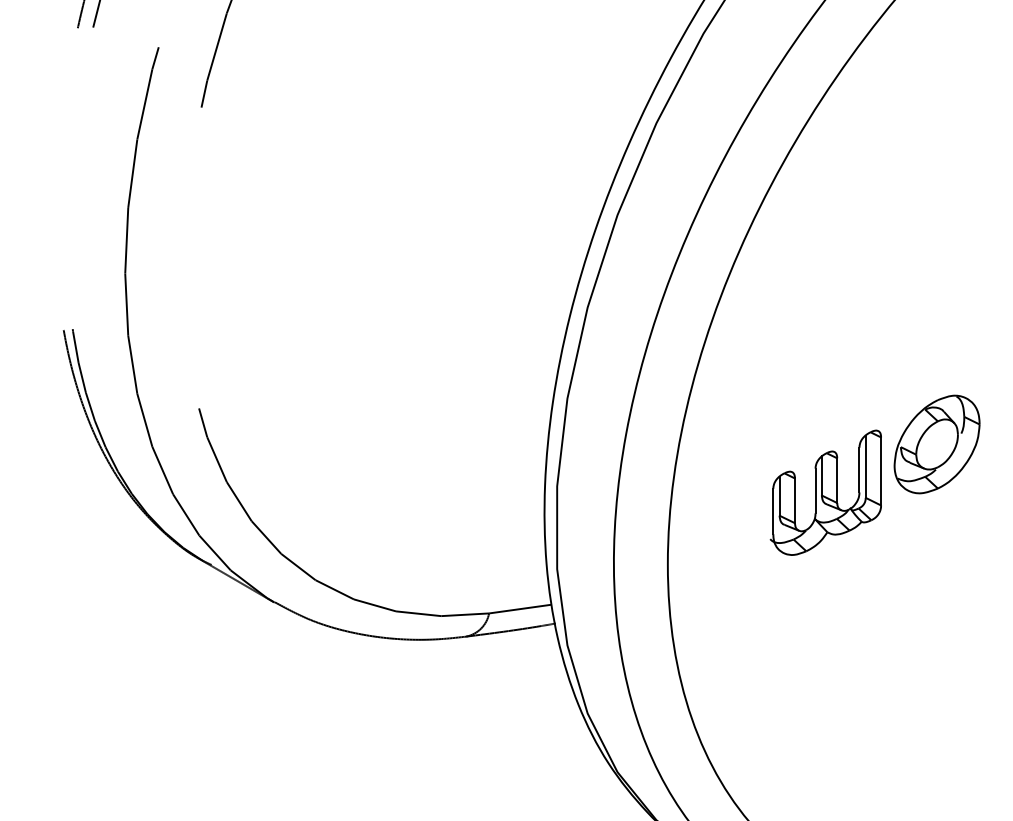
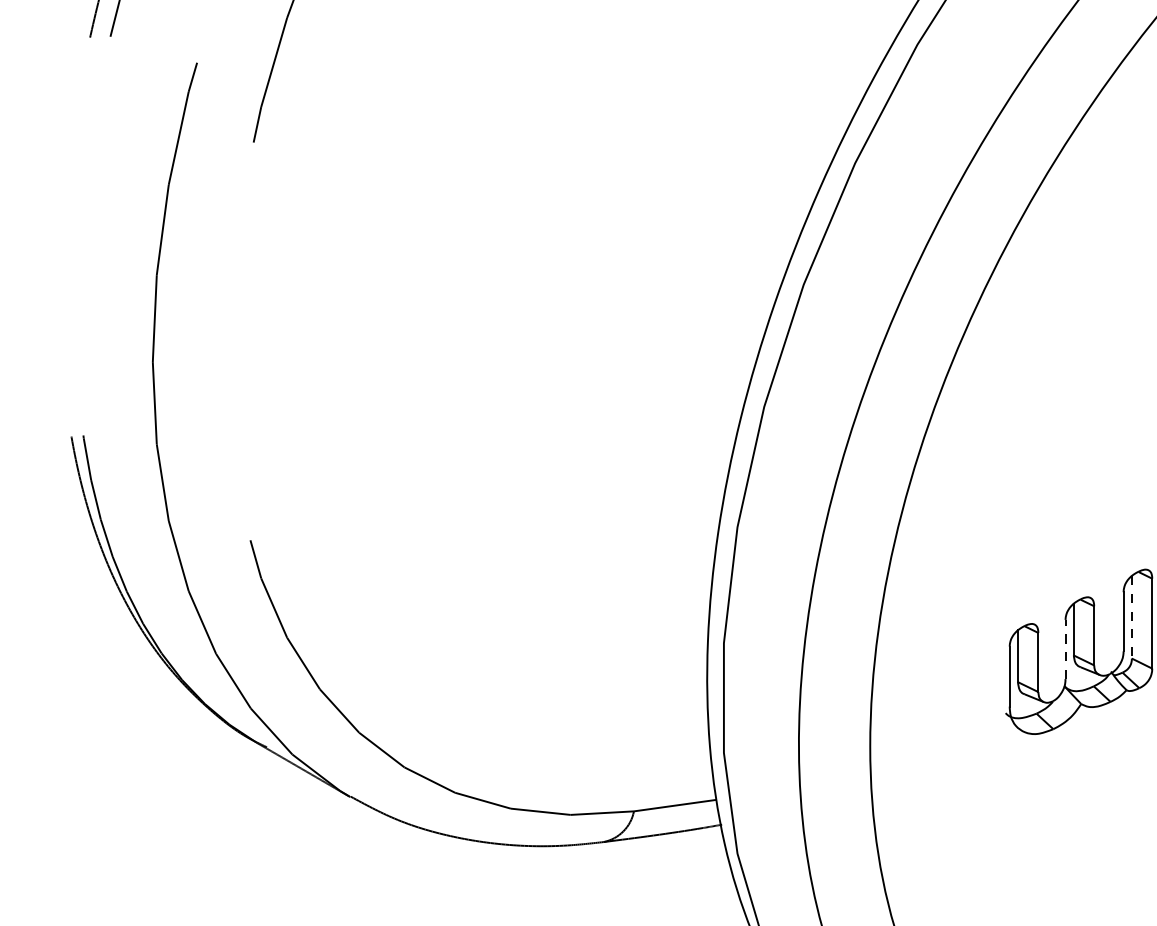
line: (865, 467) -> (1131, 618), solid -> dashed
line: (815, 490) -> (1065, 648), solid -> dashed

